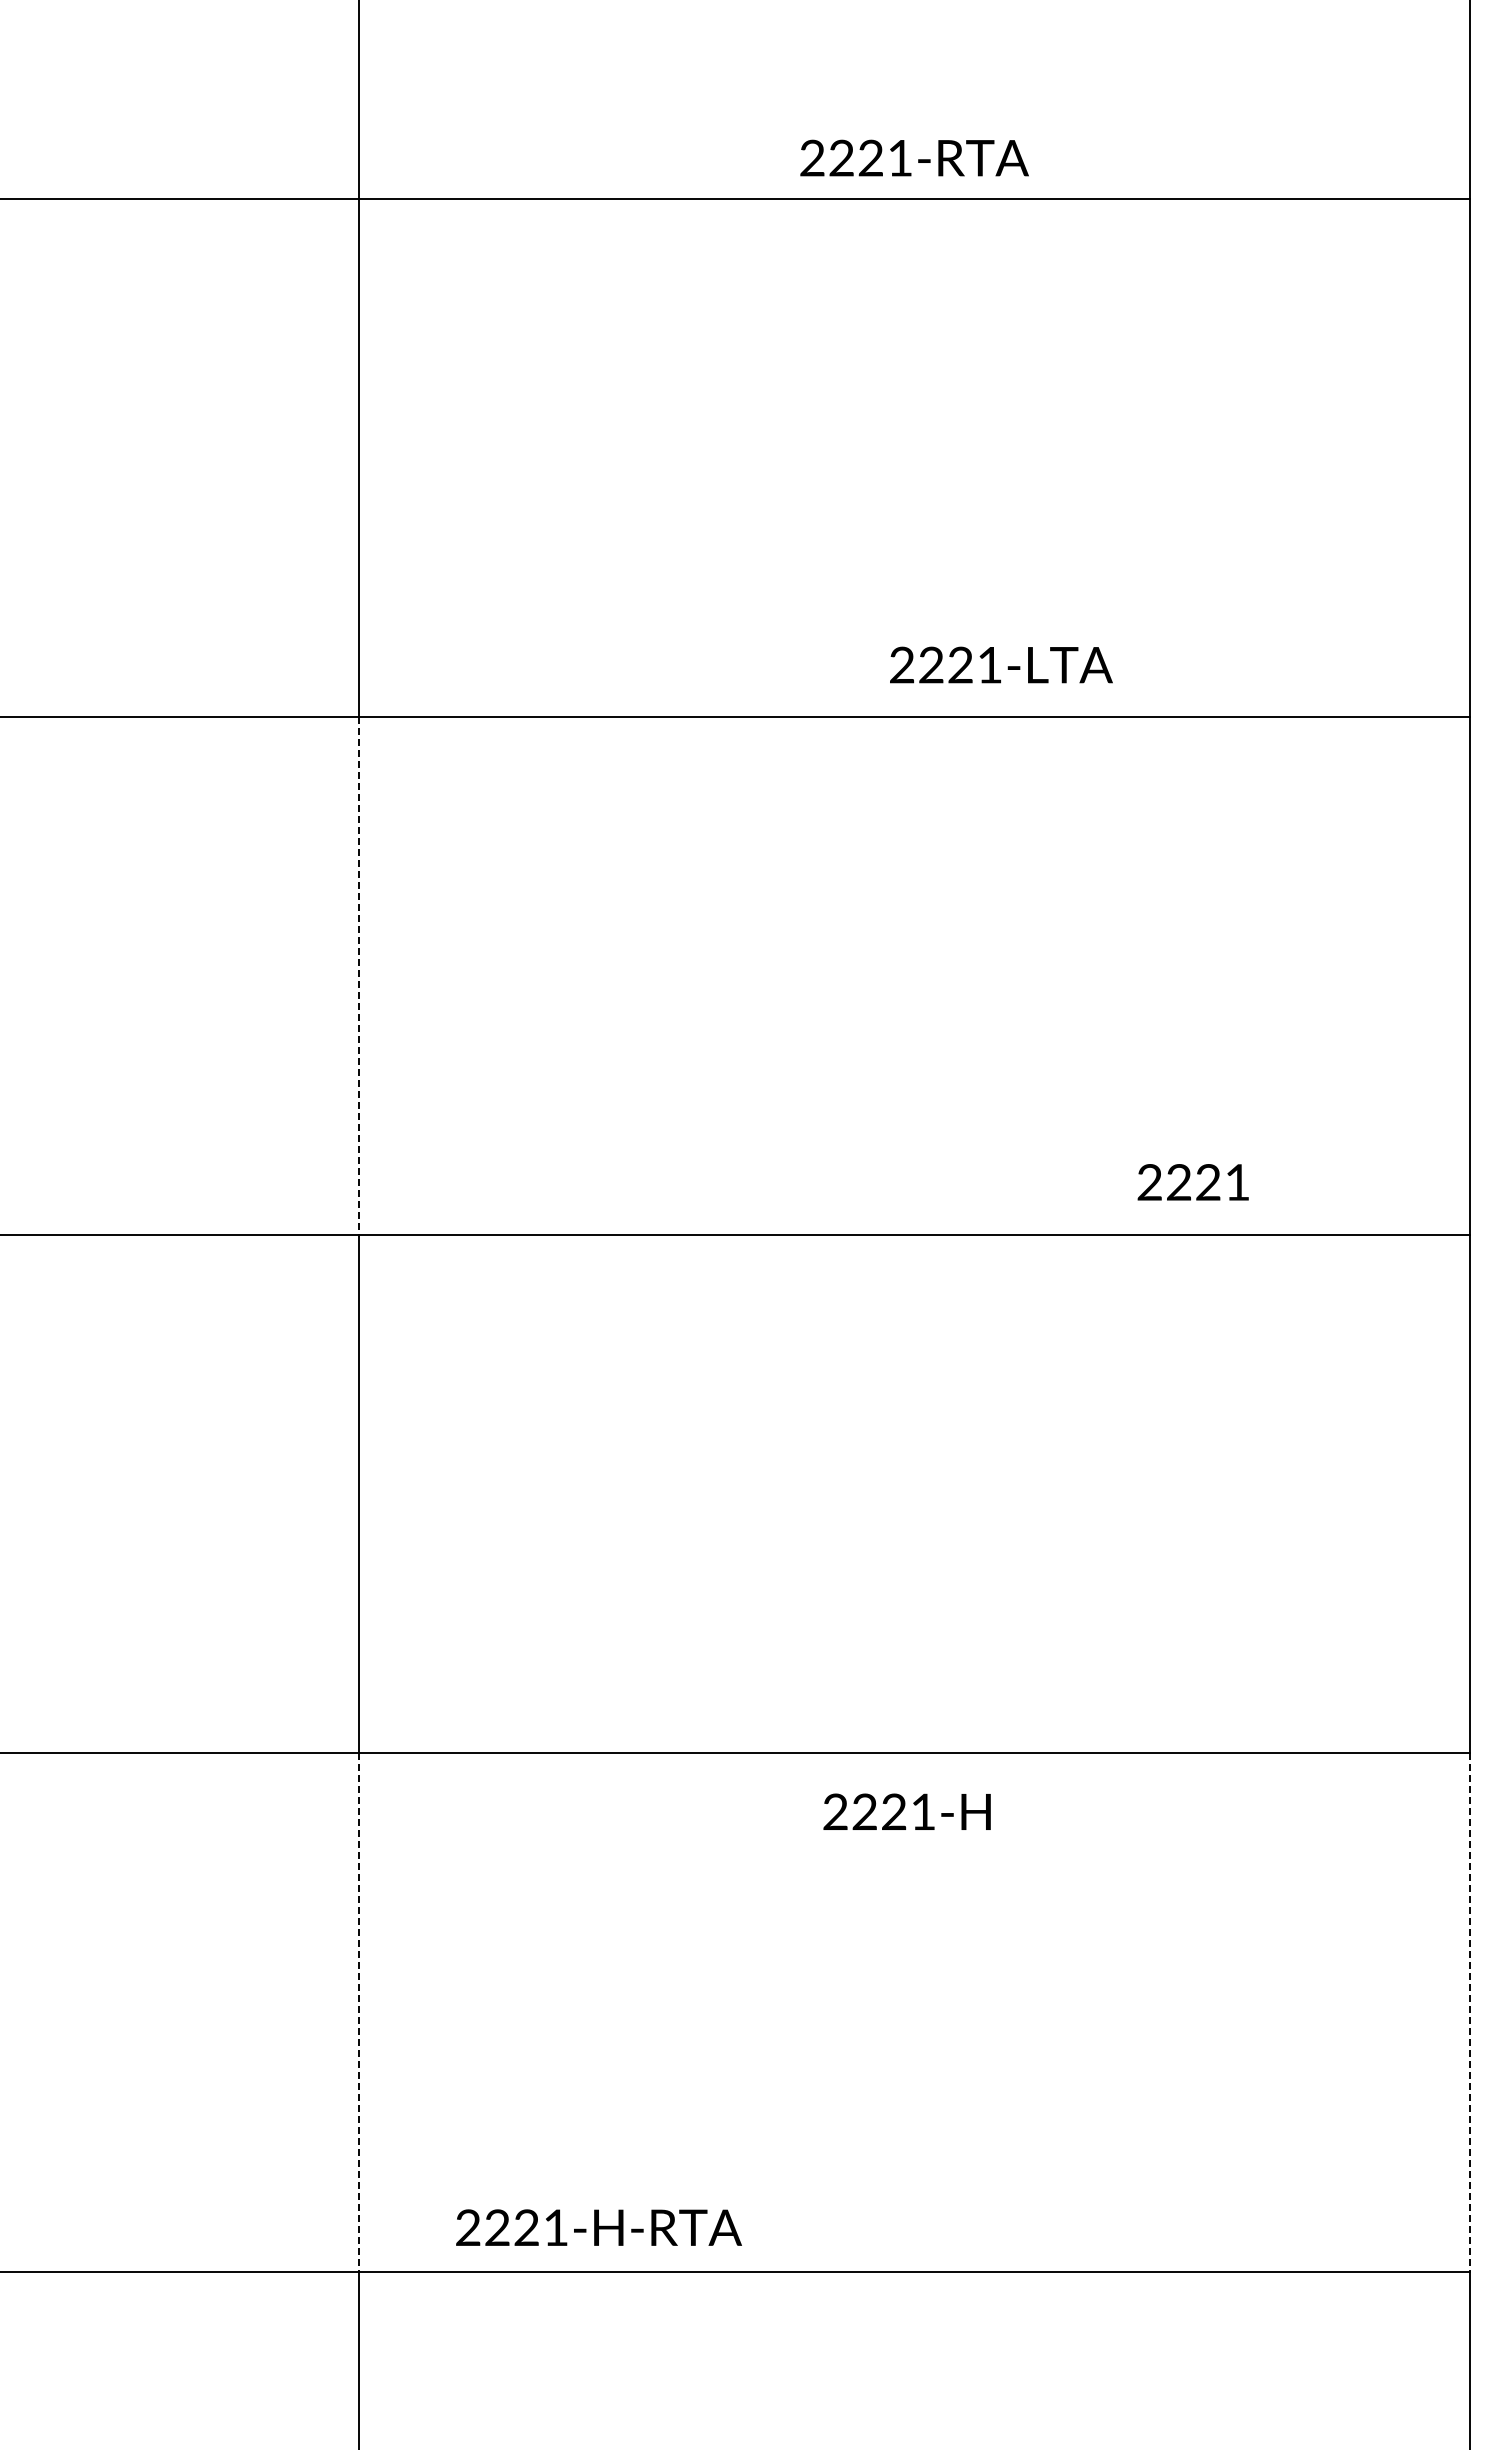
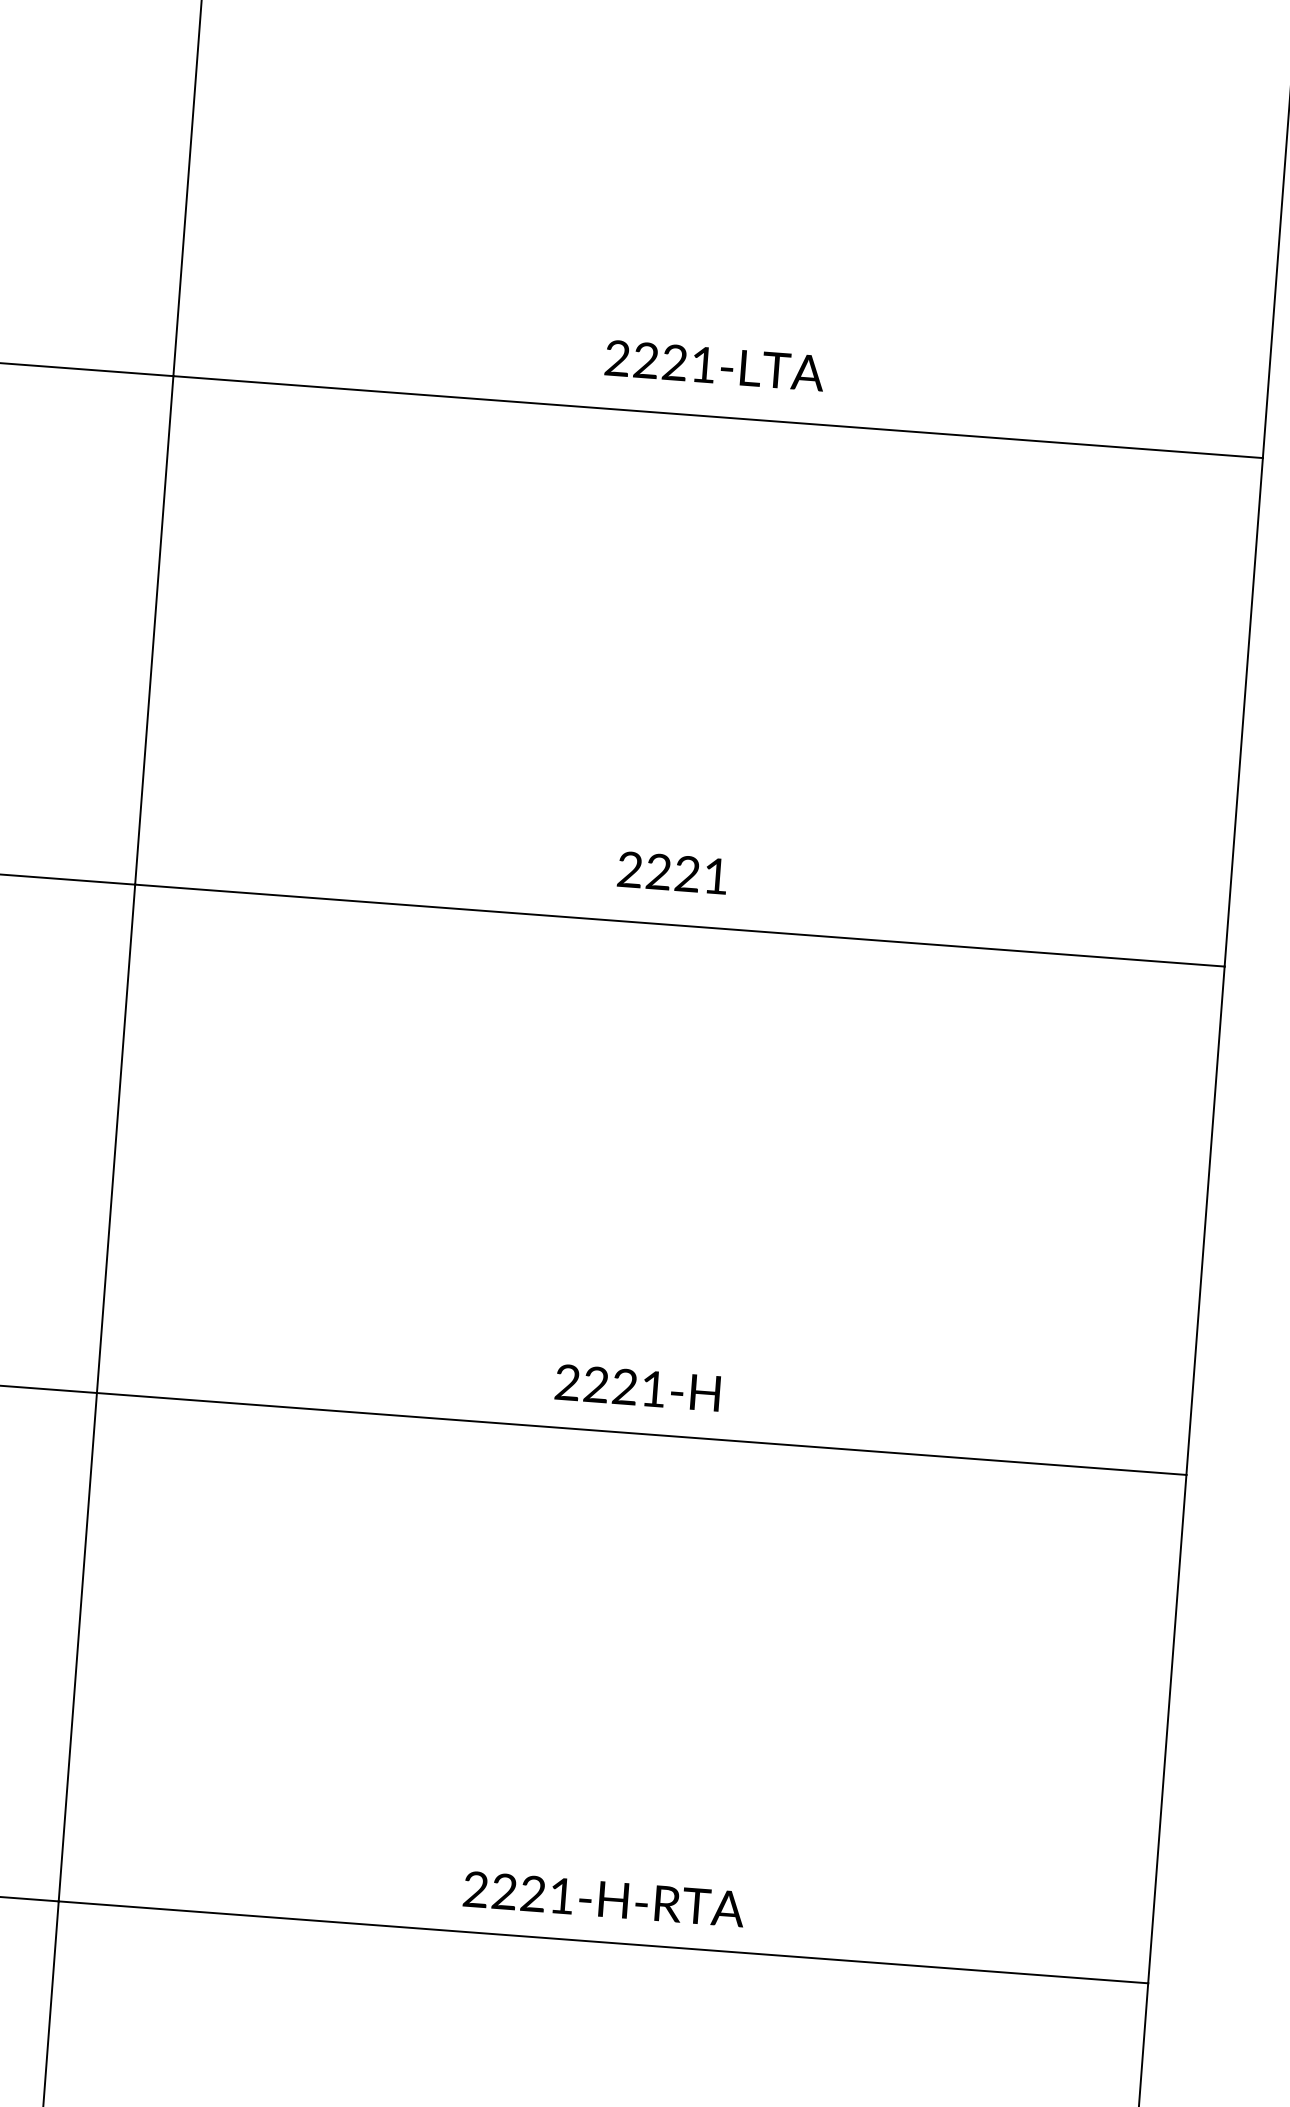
text: (1001, 664) -> (714, 365), moved
line: (359, 976) -> (154, 630), dashed -> solid
text: (1192, 1182) -> (671, 872), moved
text: (906, 1811) -> (637, 1387), moved
line: (359, 2012) -> (77, 1647), dashed -> solid
line: (1469, 2012) -> (1166, 1729), dashed -> solid
text: (598, 2227) -> (603, 1898), moved

